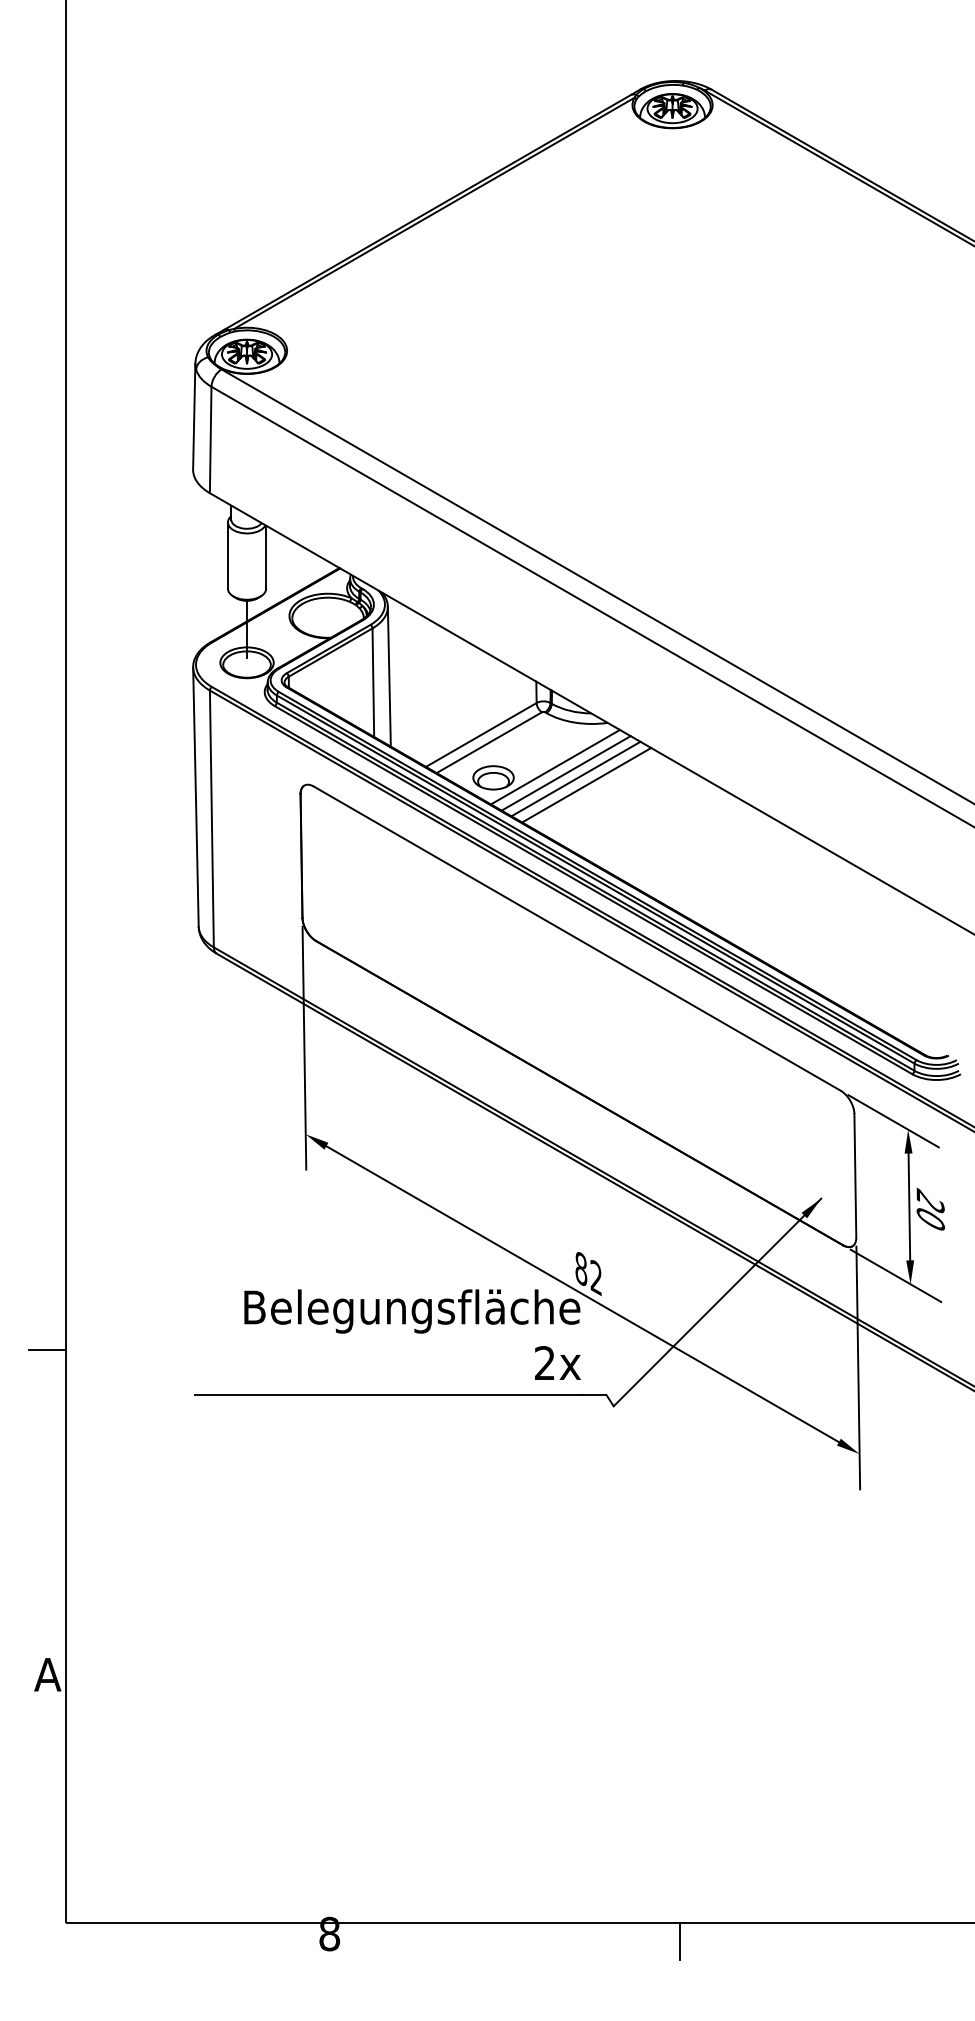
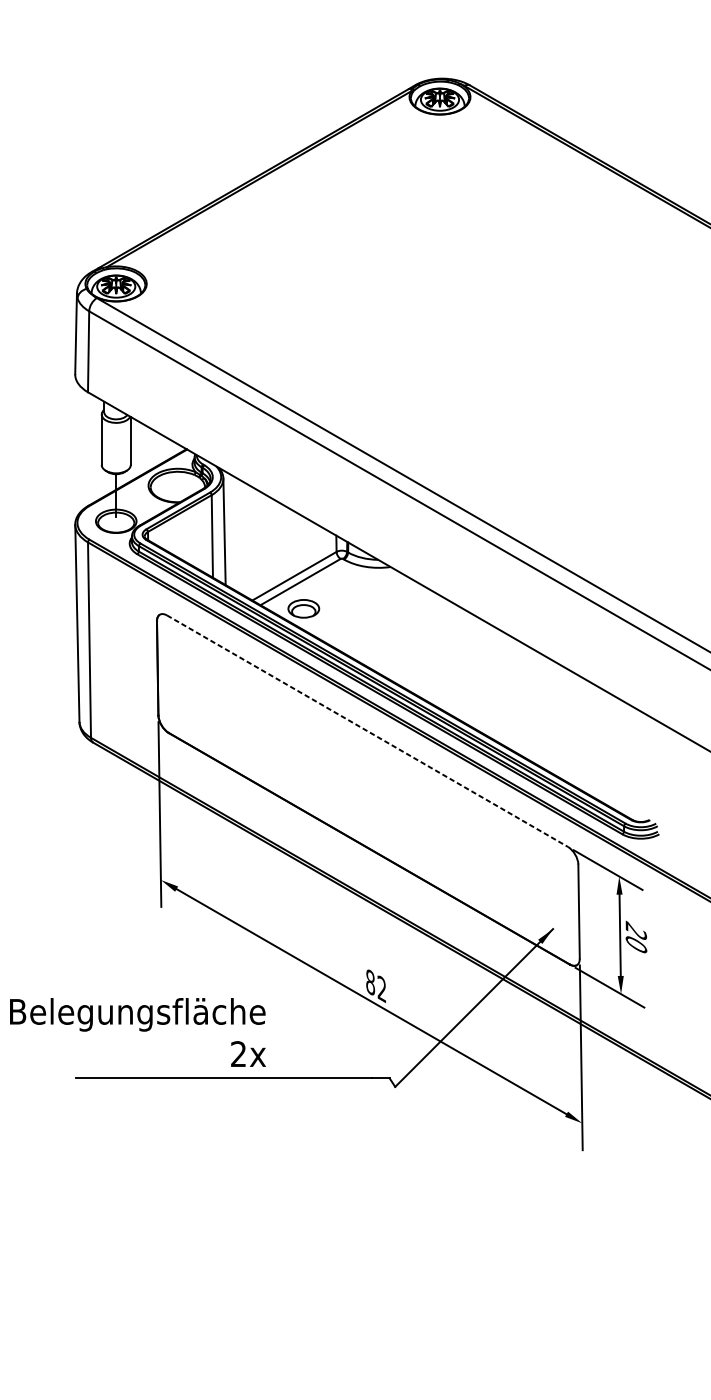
line: (554, 766) -> (350, 600), removed
line: (565, 773) -> (358, 605), removed
line: (575, 778) -> (366, 609), removed
line: (586, 784) -> (374, 613), removed
line: (577, 938) -> (367, 731), solid -> dashed
text: (412, 1334) -> (137, 1032), moved

